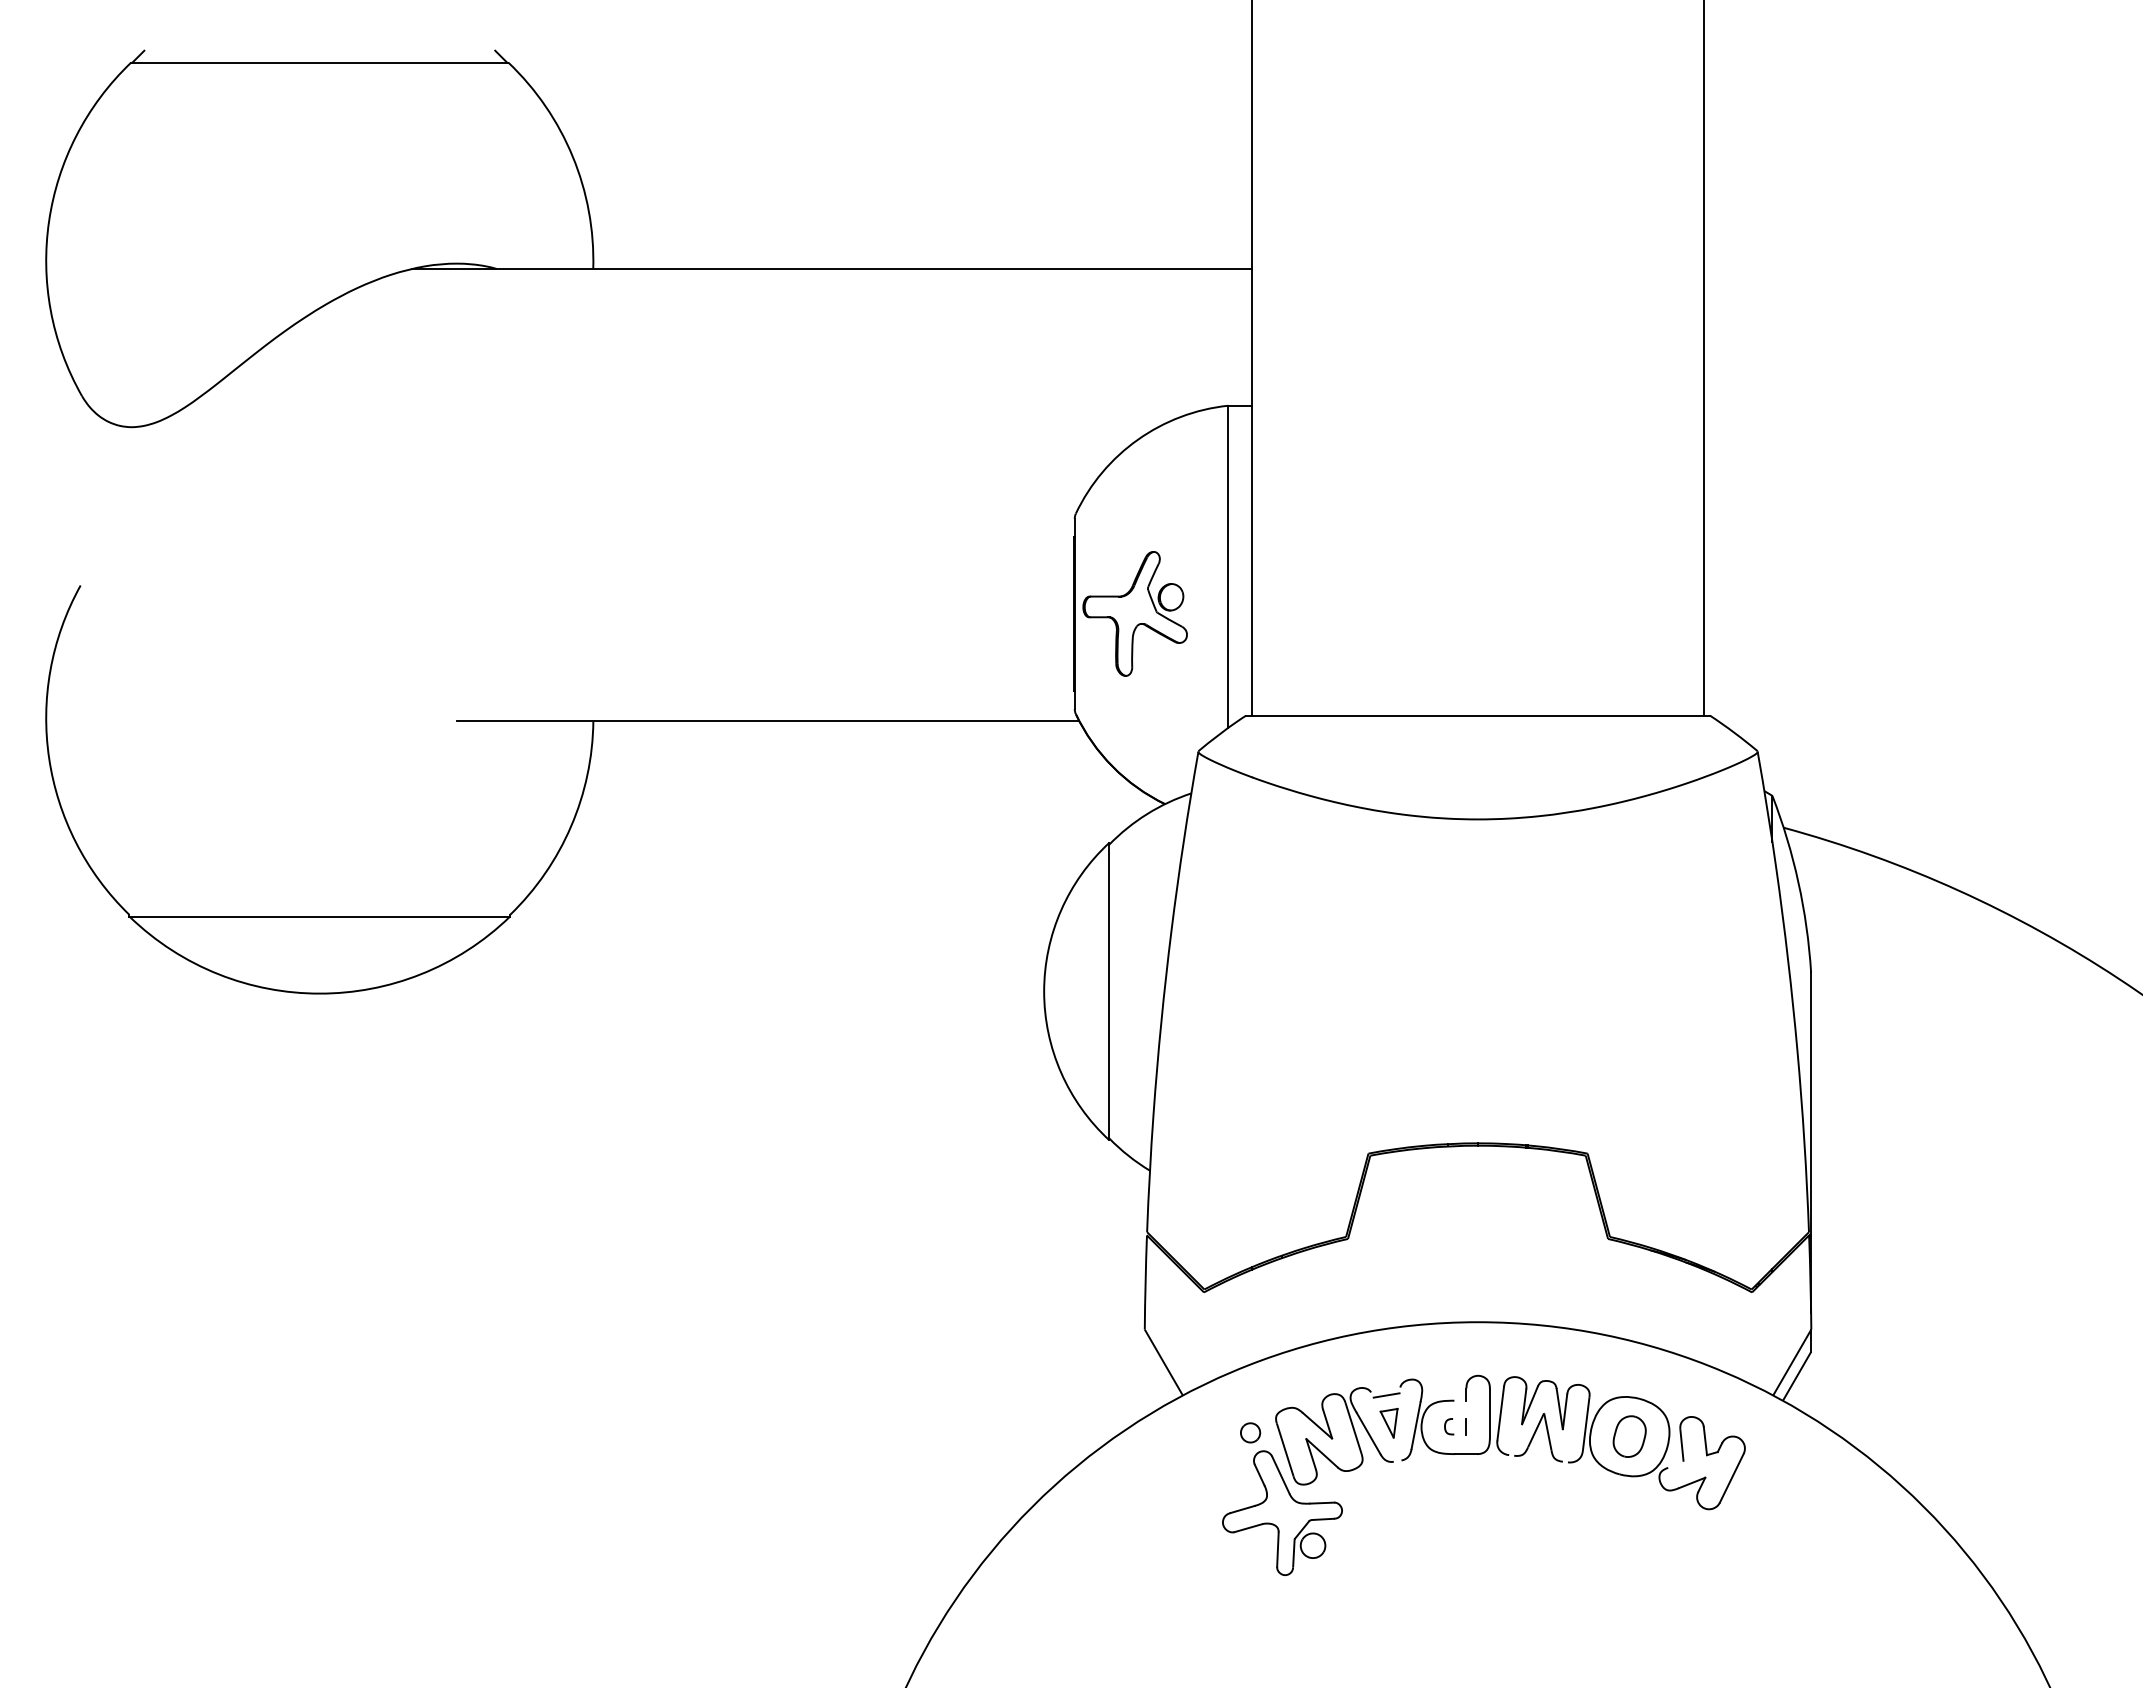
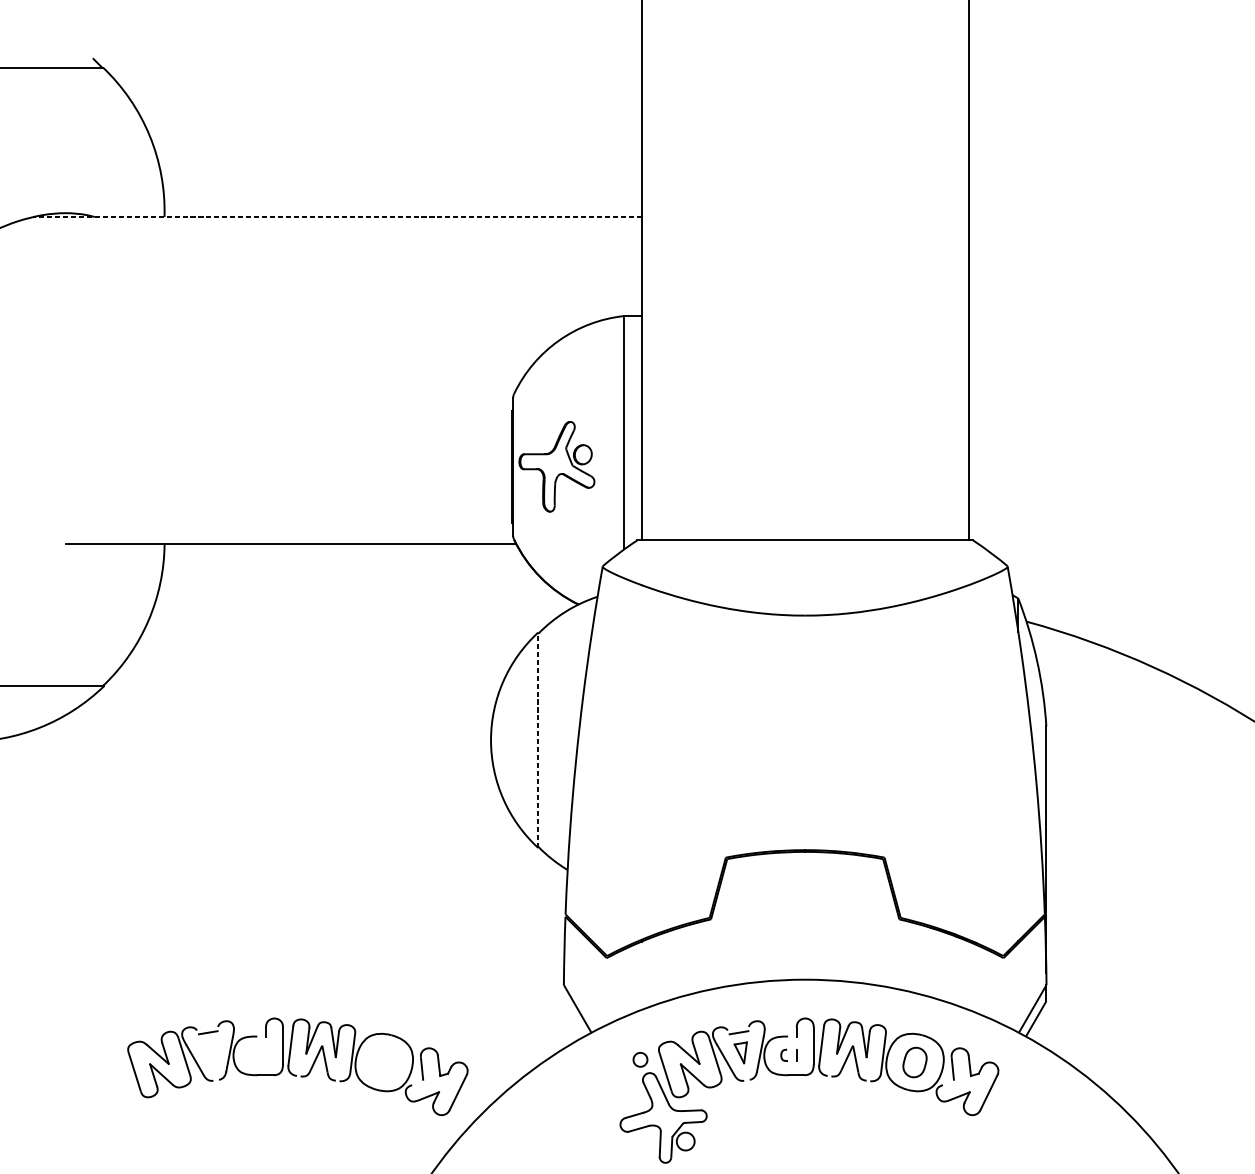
line: (831, 269) -> (337, 217), solid -> dashed
line: (1109, 991) -> (538, 740), solid -> dashed
part: (771, 1452) -> (293, 1074), added

